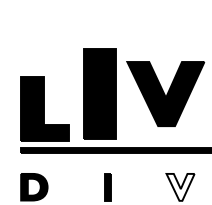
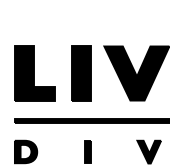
part: (99, 93) -> (80, 73), size x0.71
part: (44, 108) -> (34, 73), moved
fill: (180, 186) -> (149, 151), added

